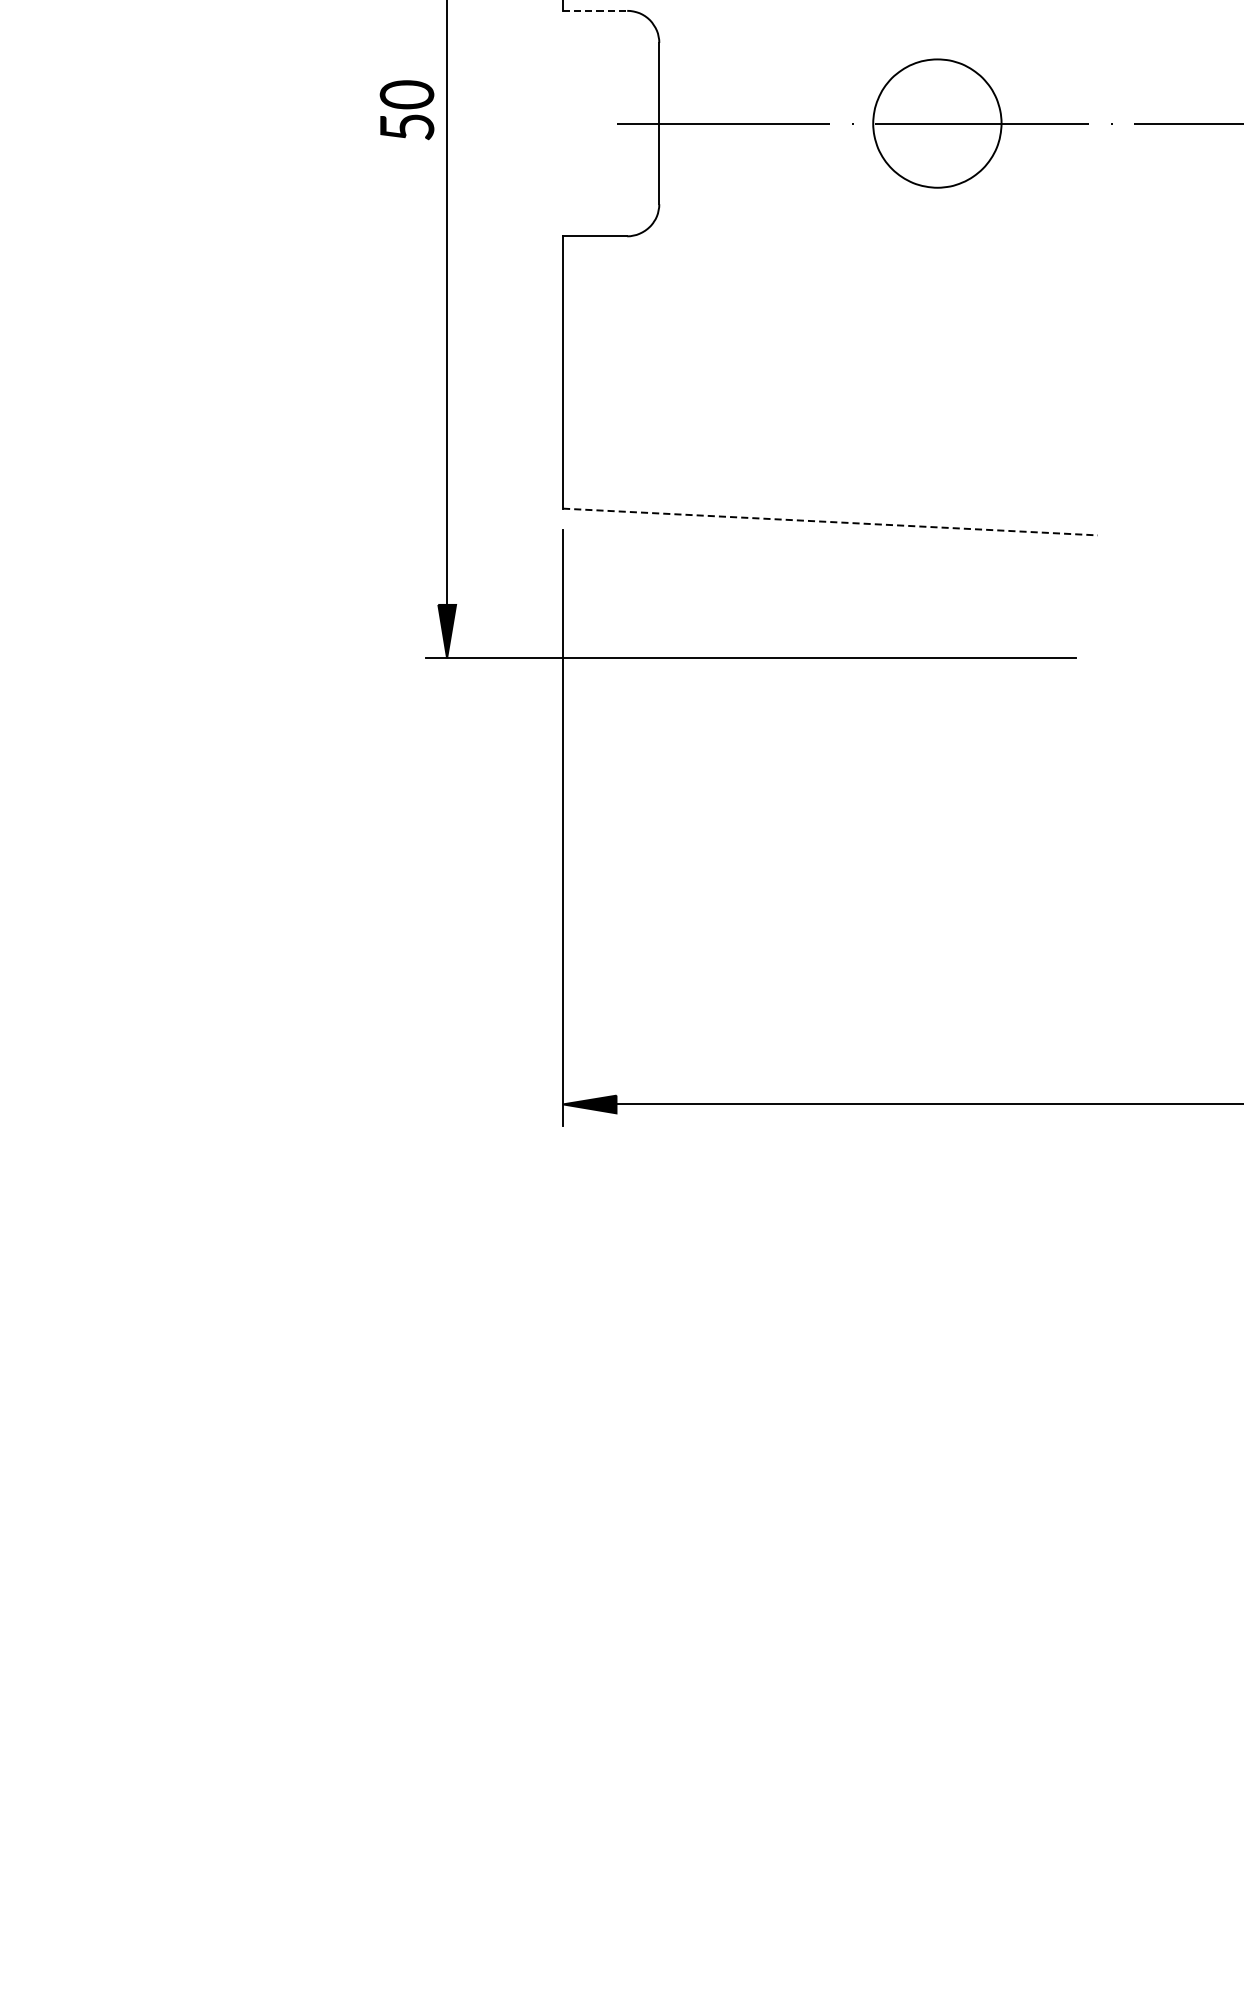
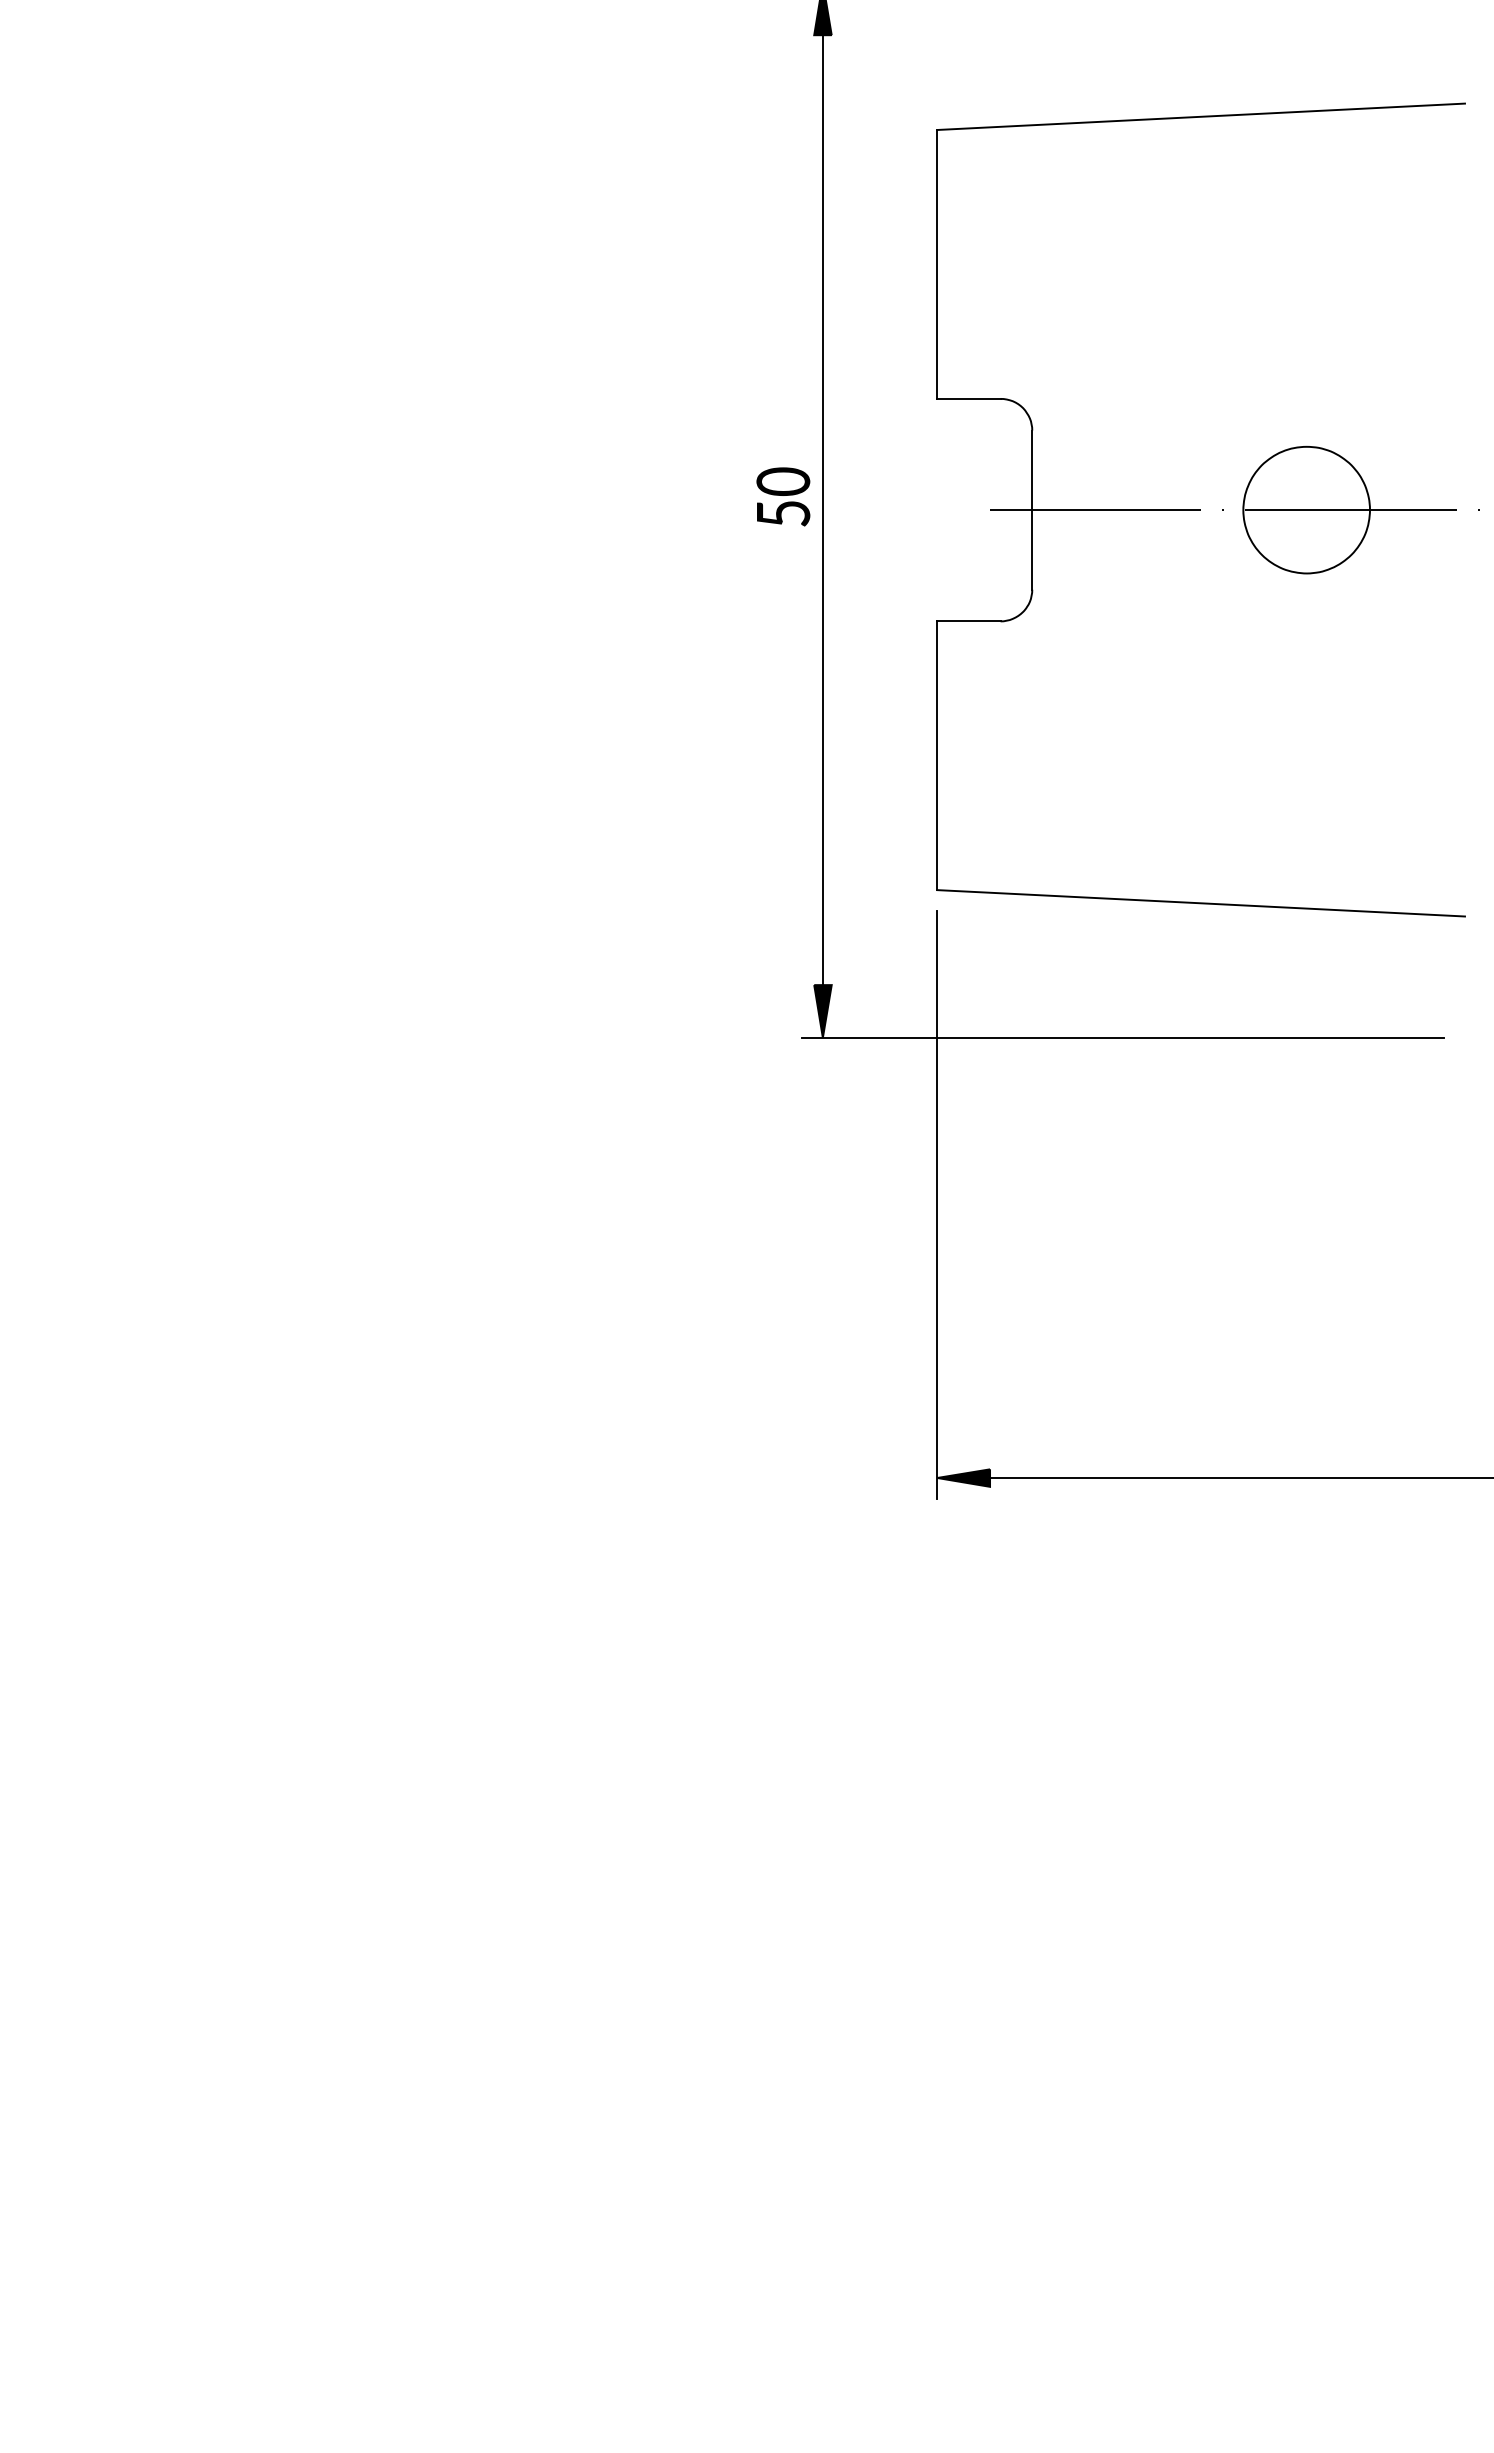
line: (594, 10) -> (968, 398), dashed -> solid
line: (830, 522) -> (1201, 903), dashed -> solid

